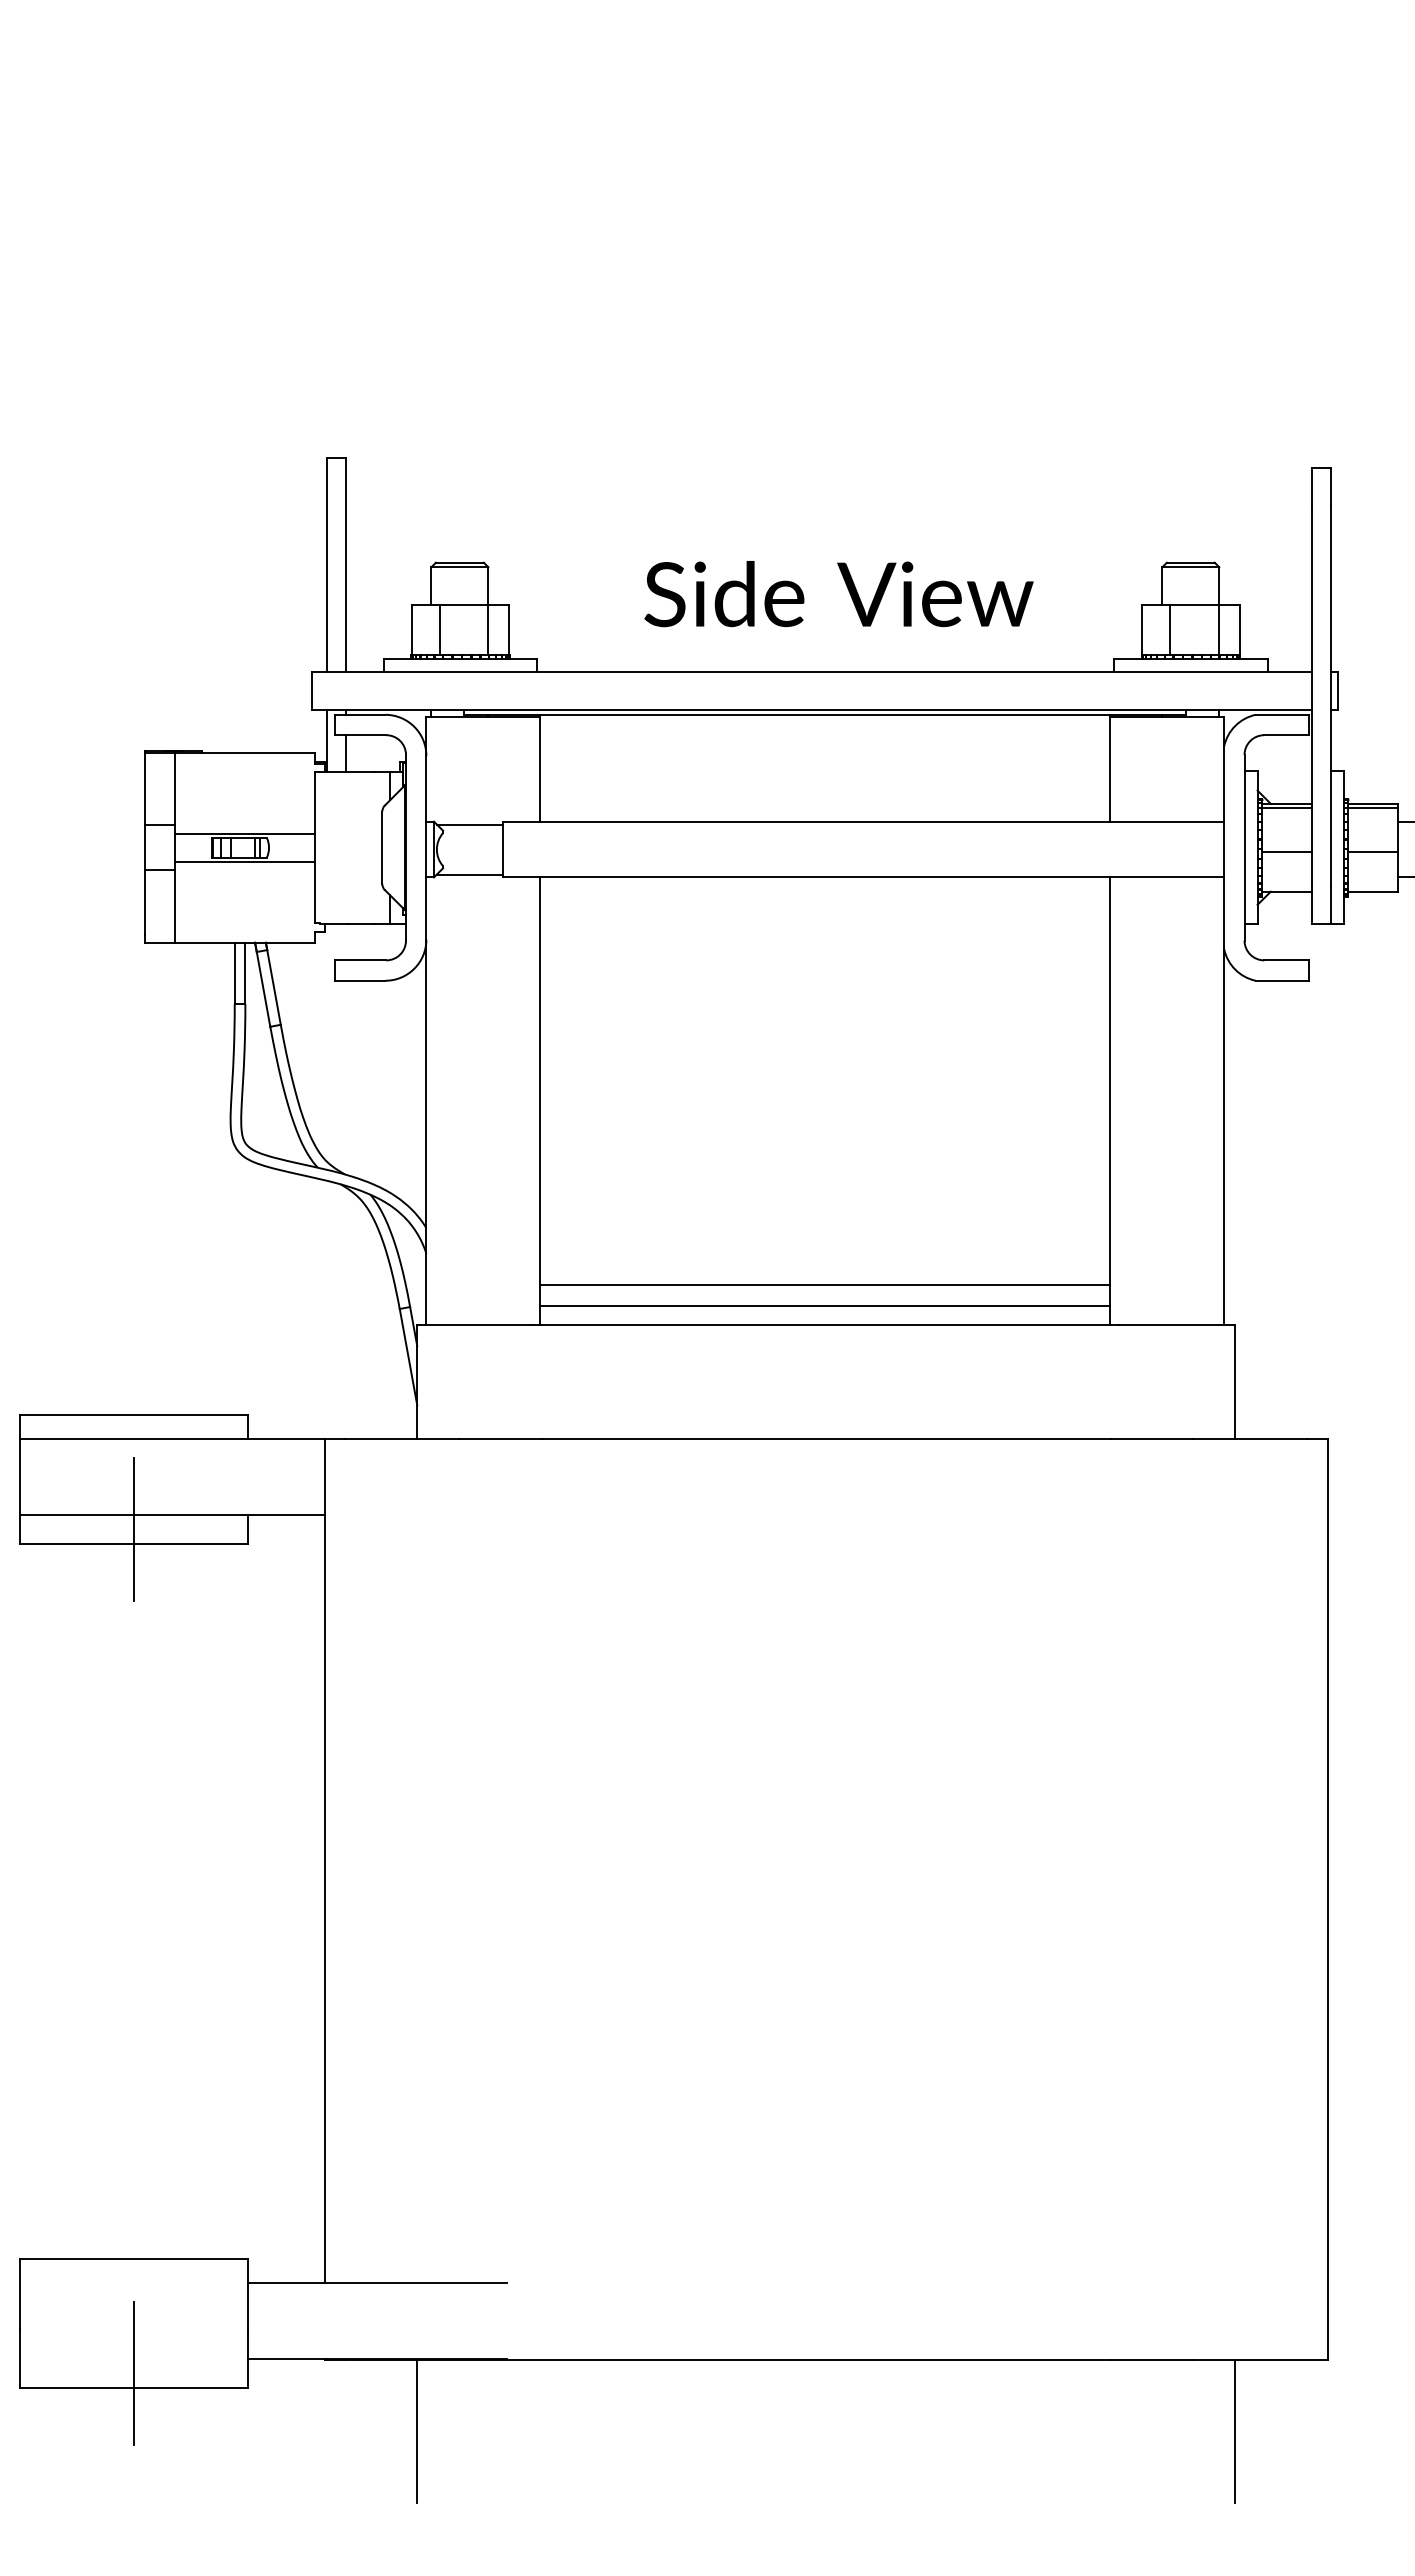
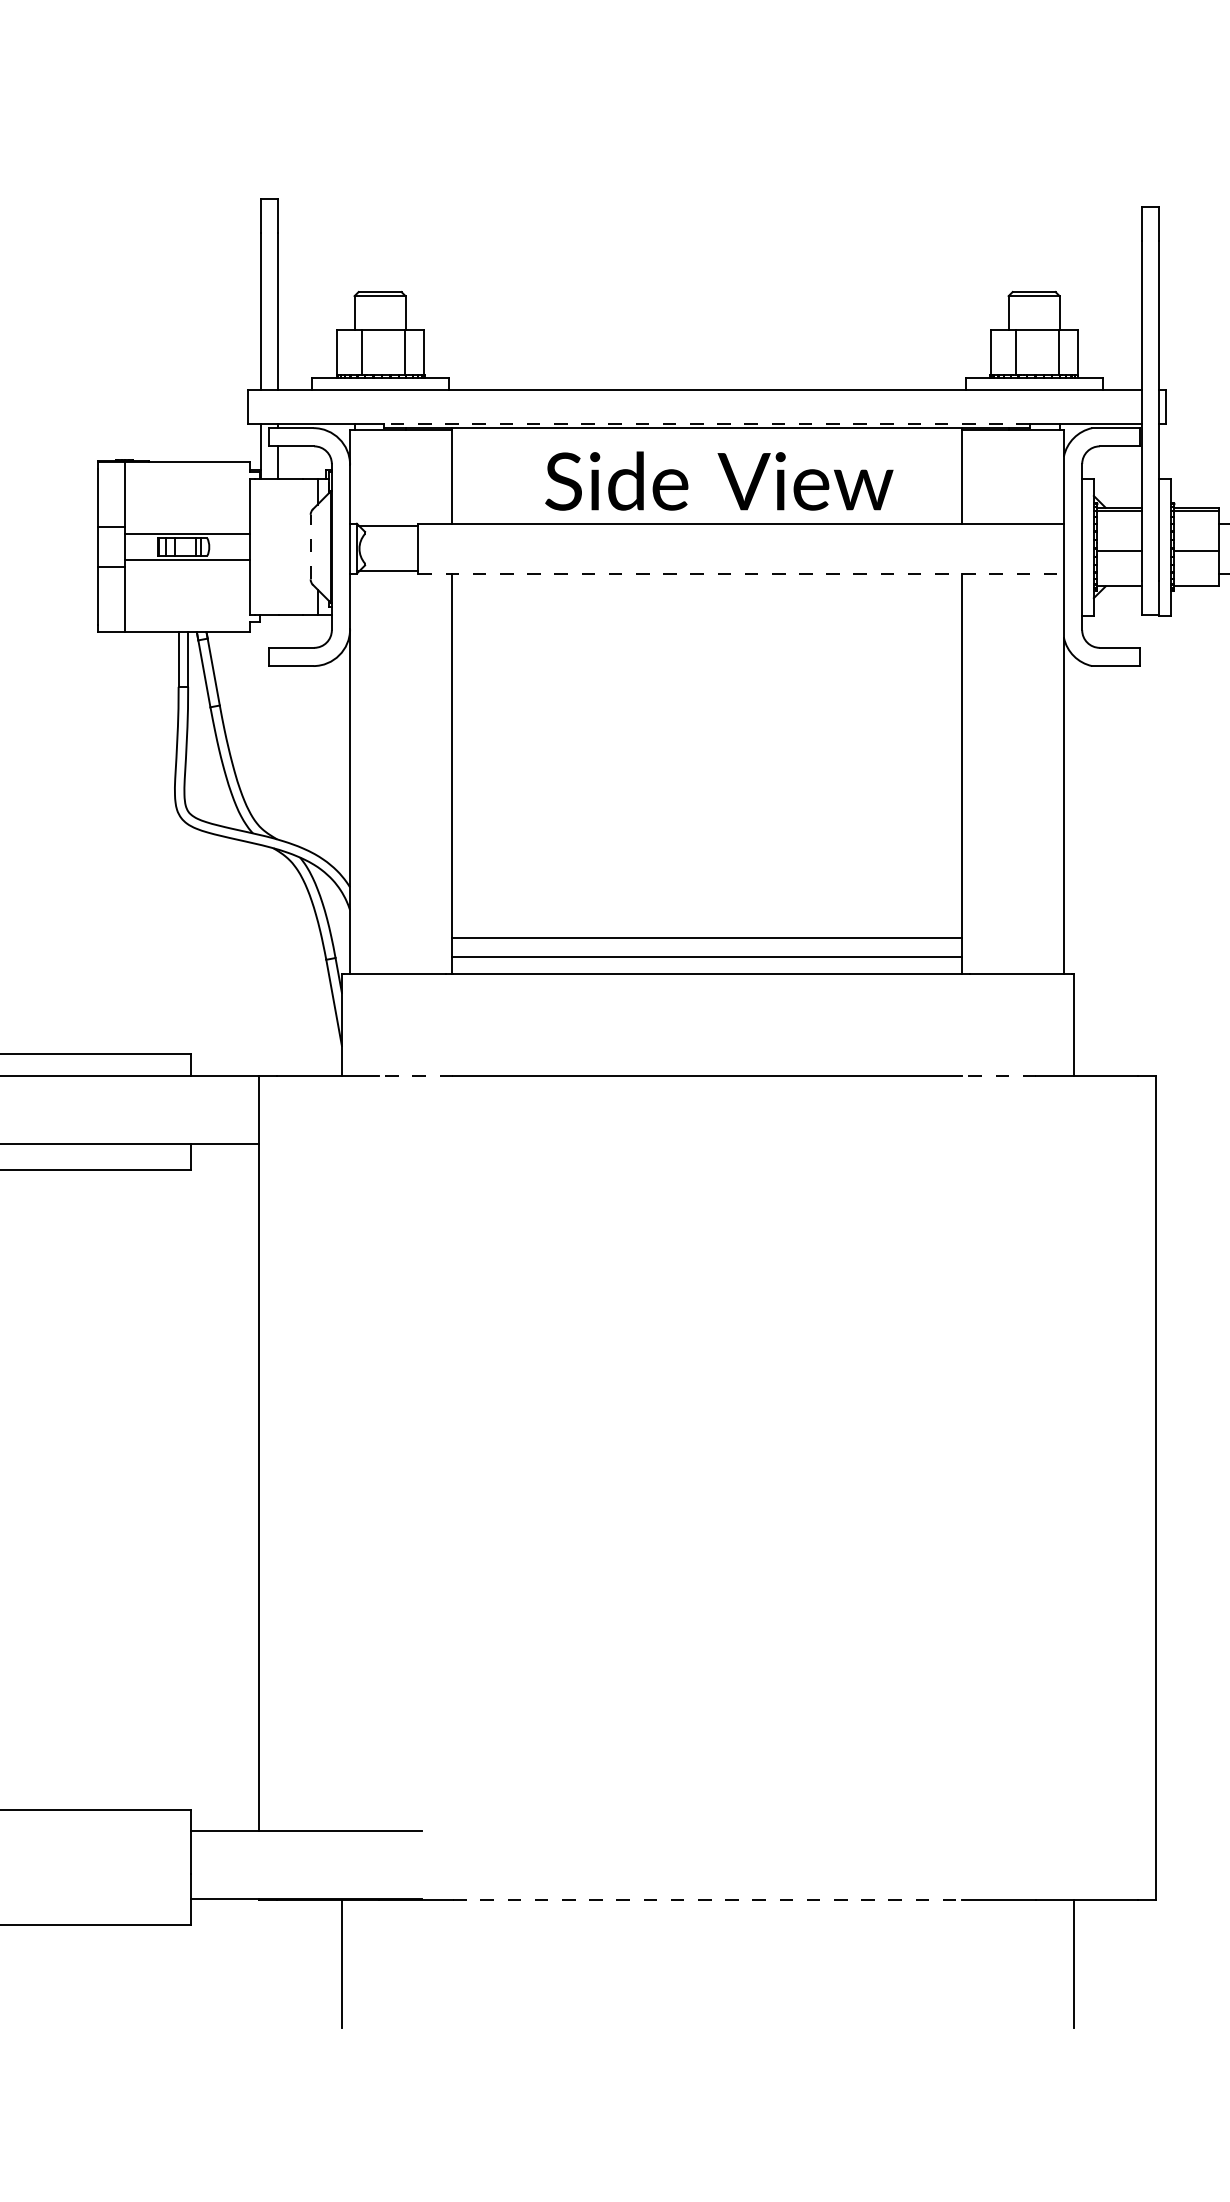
text: (838, 594) -> (718, 481), moved
line: (825, 710) -> (707, 424), solid -> dashed
line: (382, 847) -> (310, 546), solid -> dashed
line: (863, 877) -> (741, 573), solid -> dashed
line: (499, 1438) -> (415, 1075), solid -> dashed
line: (1151, 1438) -> (998, 1075), solid -> dashed
line: (134, 1528) -> (88, 1156), removed
line: (826, 2359) -> (708, 1899), solid -> dashed
line: (134, 2373) -> (88, 1912), removed

